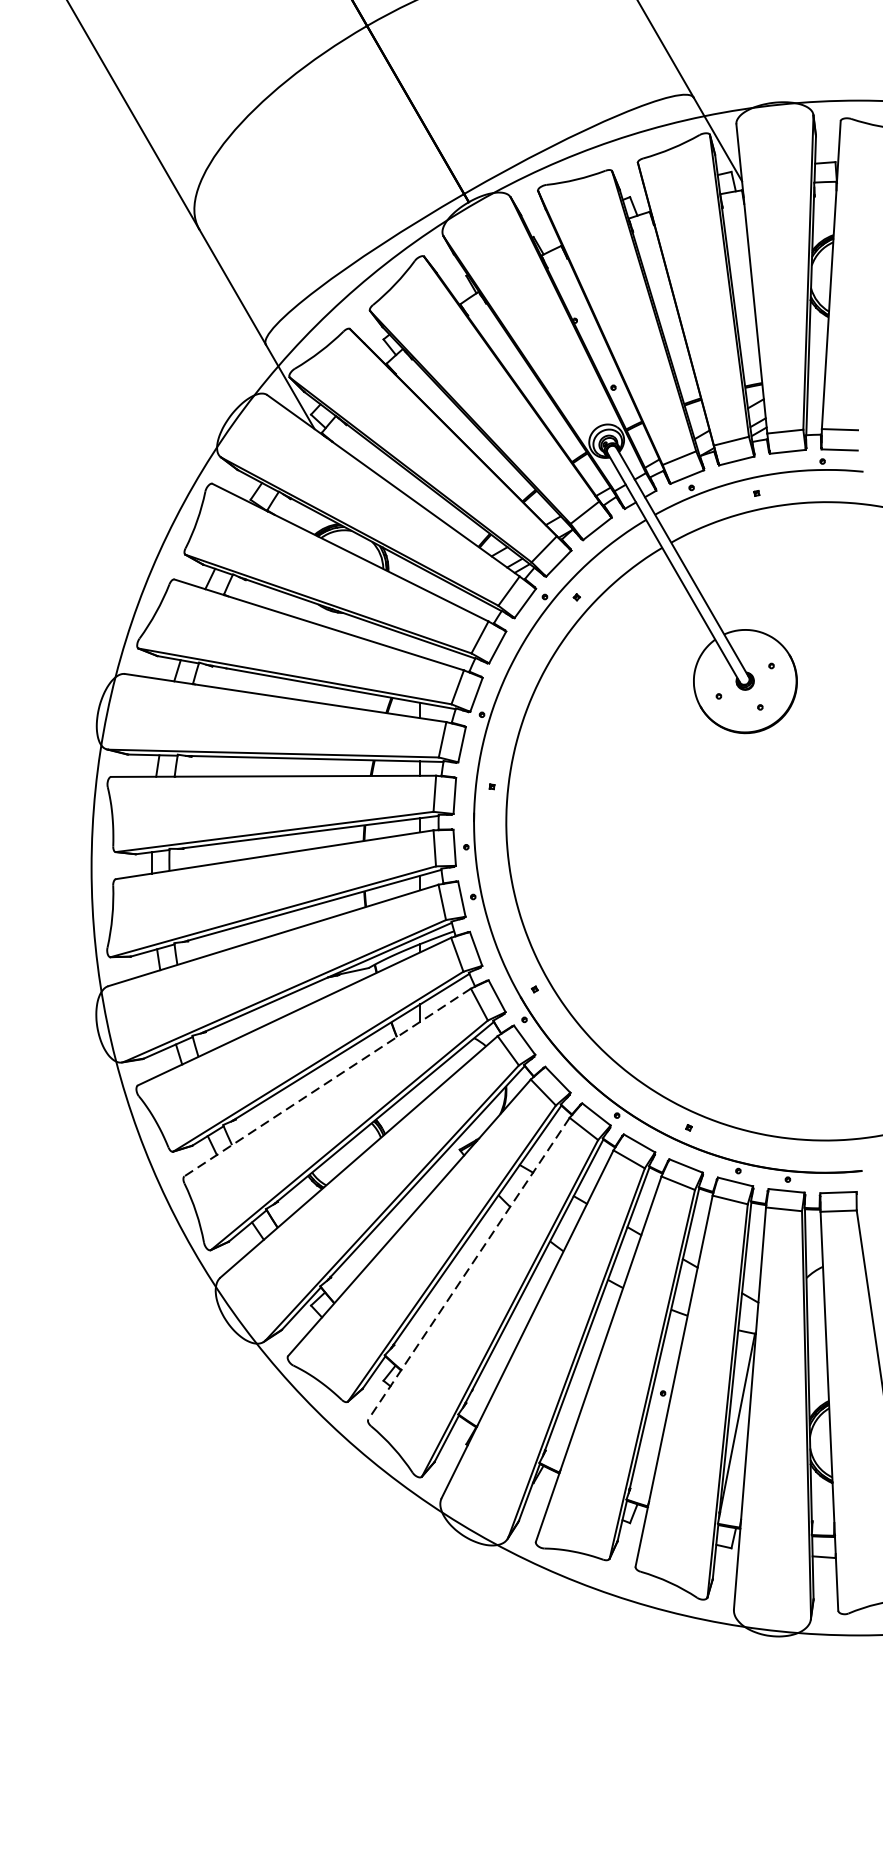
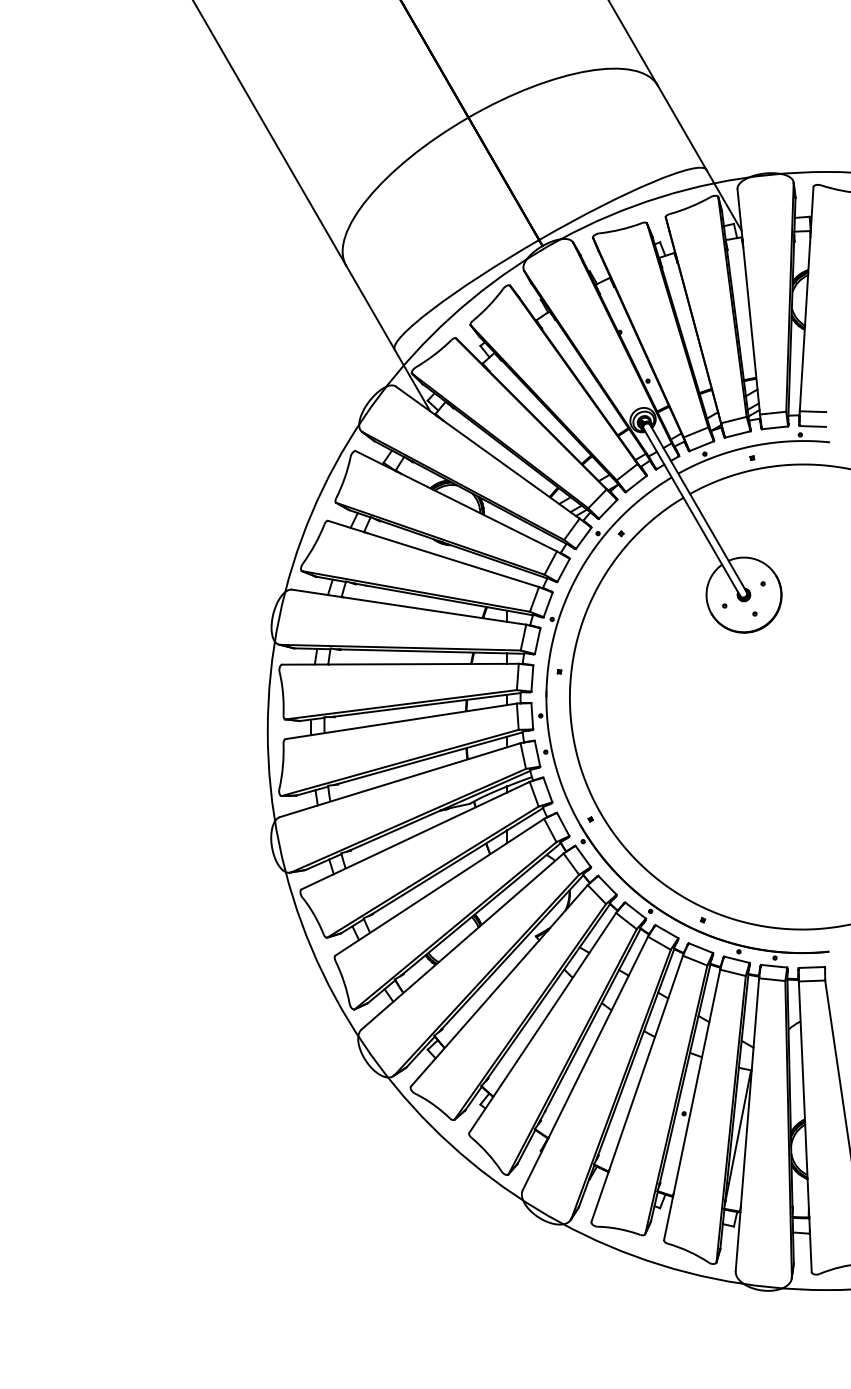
line: (327, 1082) -> (439, 887), dashed -> solid
line: (468, 1269) -> (542, 1023), dashed -> solid

